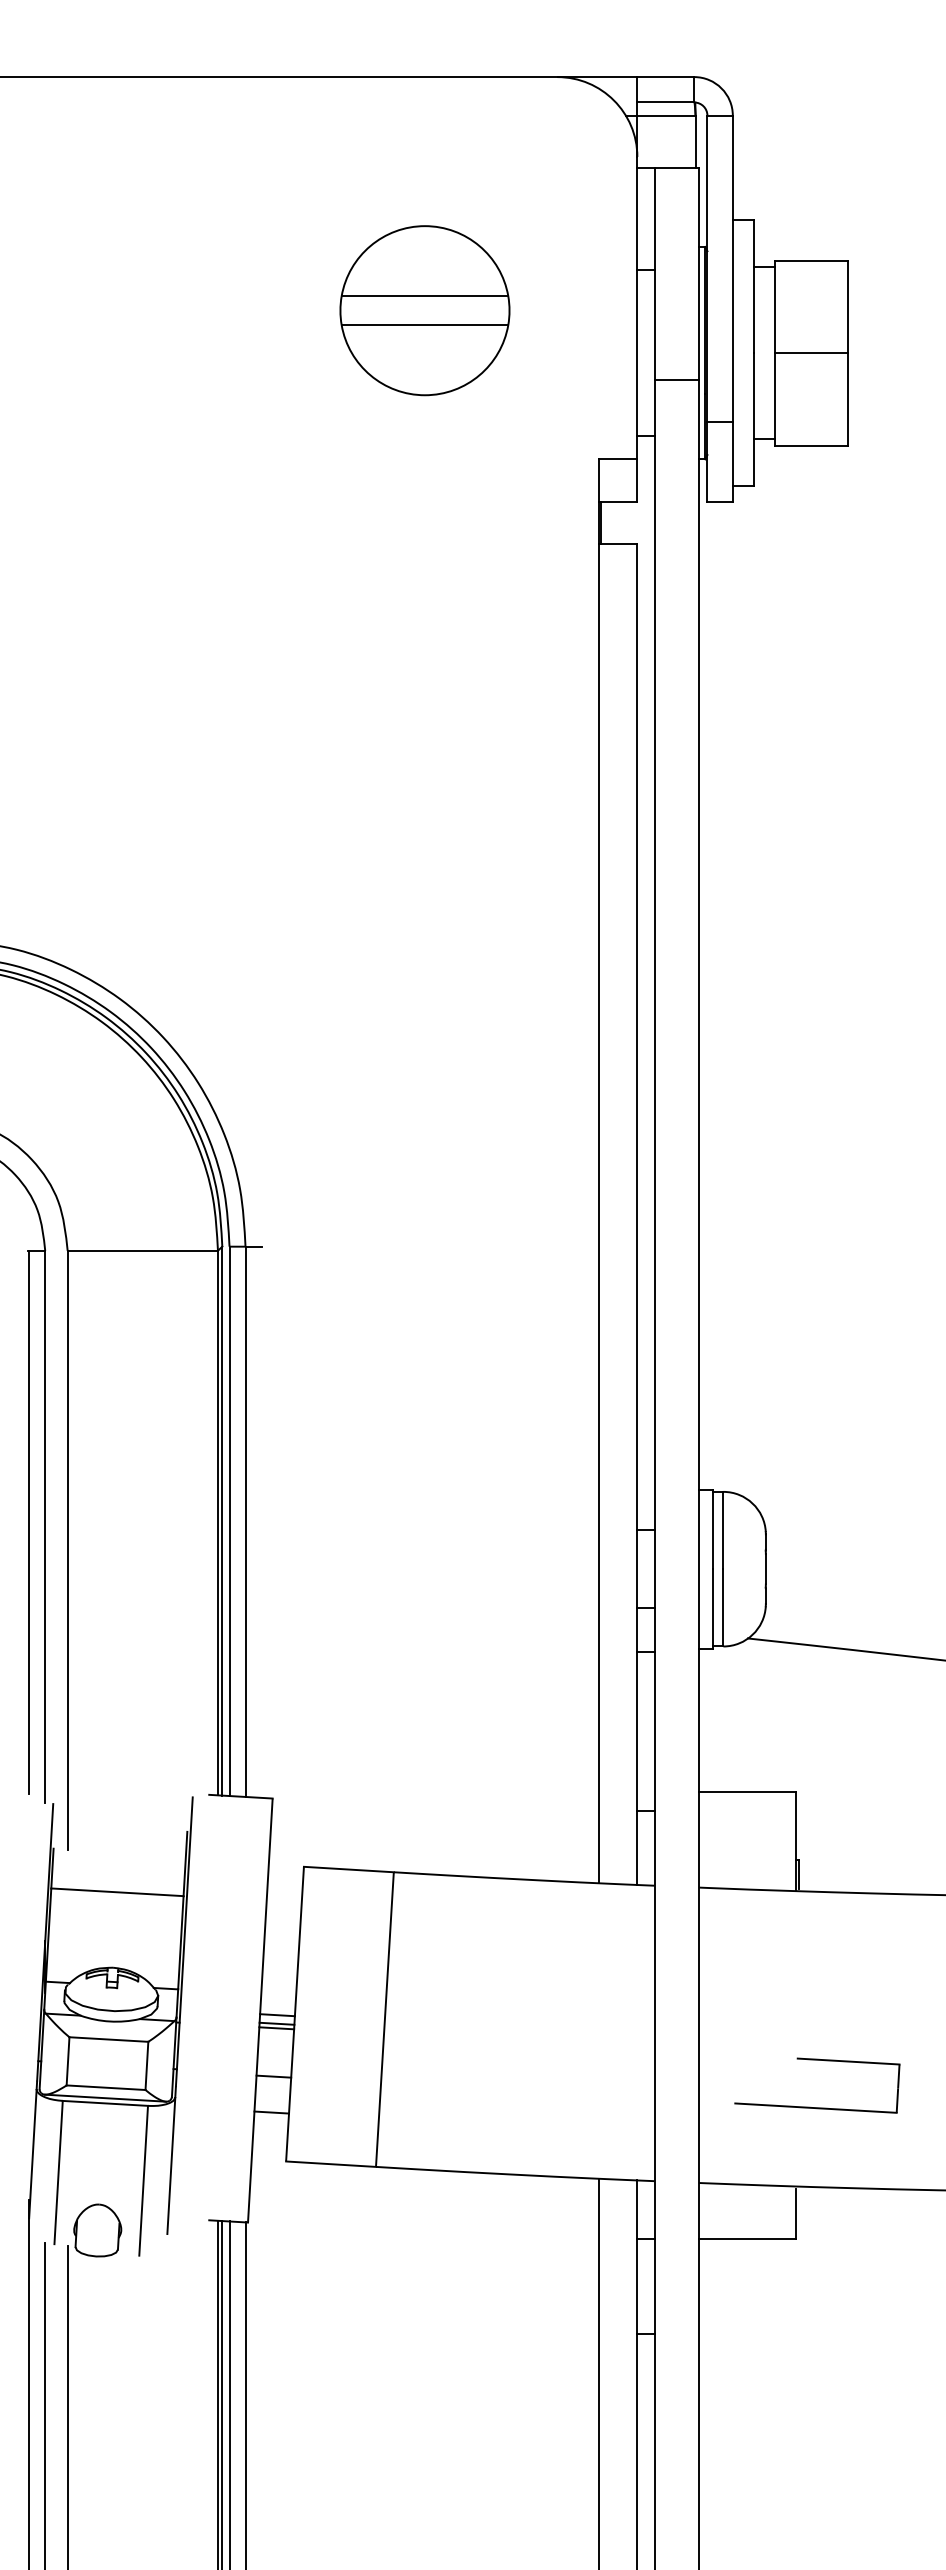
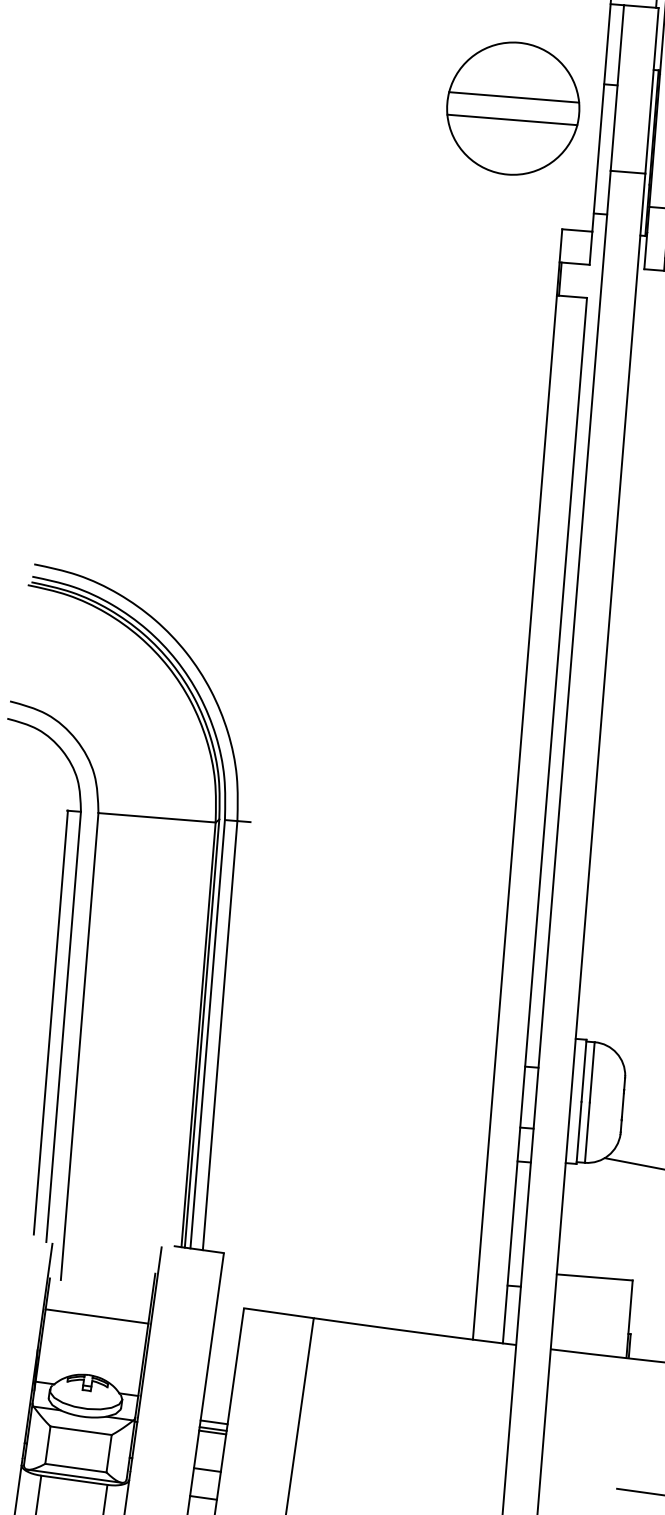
part: (424, 310) -> (512, 108), moved

